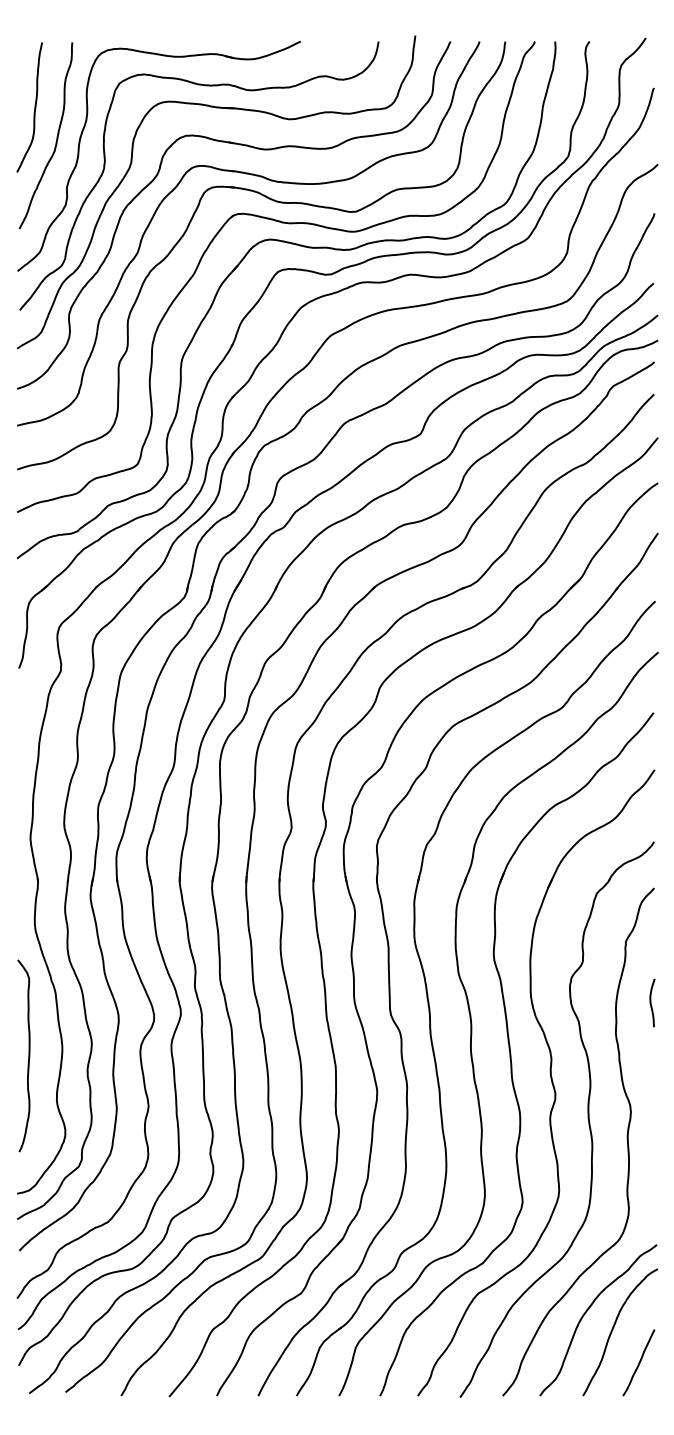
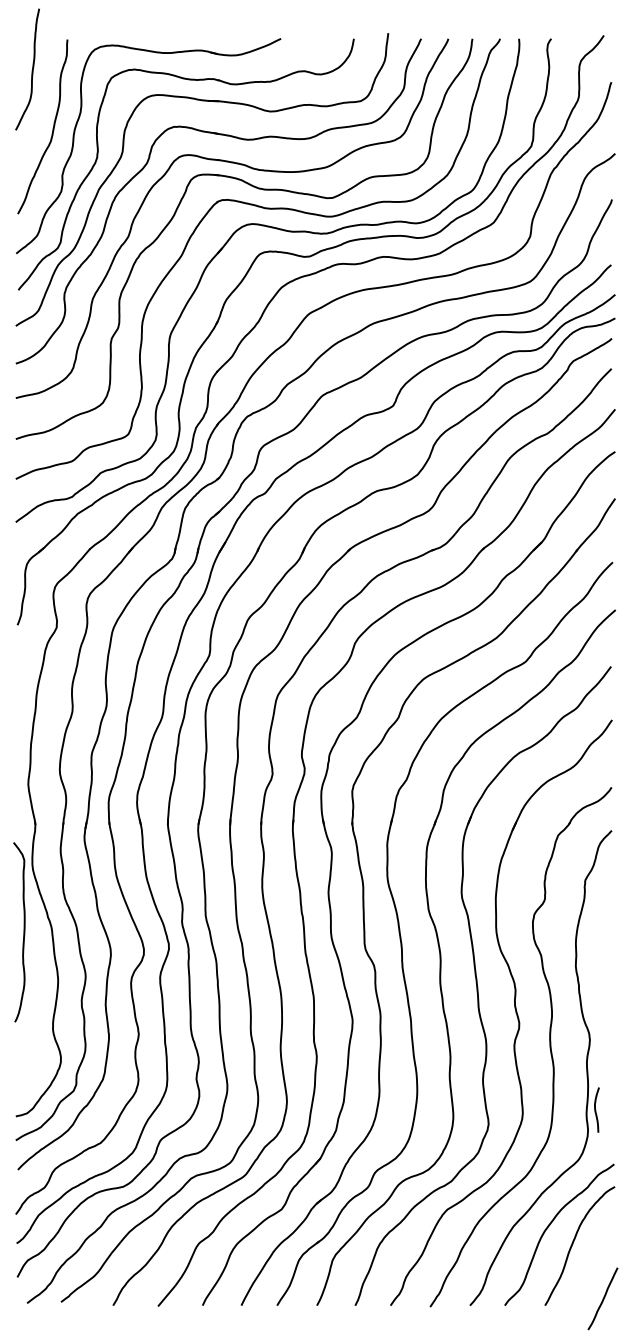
curve: (34, 107) -> (32, 69), moved
curve: (651, 1002) -> (596, 1109), moved
curve: (28, 1055) -> (23, 931), moved
curve: (638, 1362) -> (602, 1298), moved

